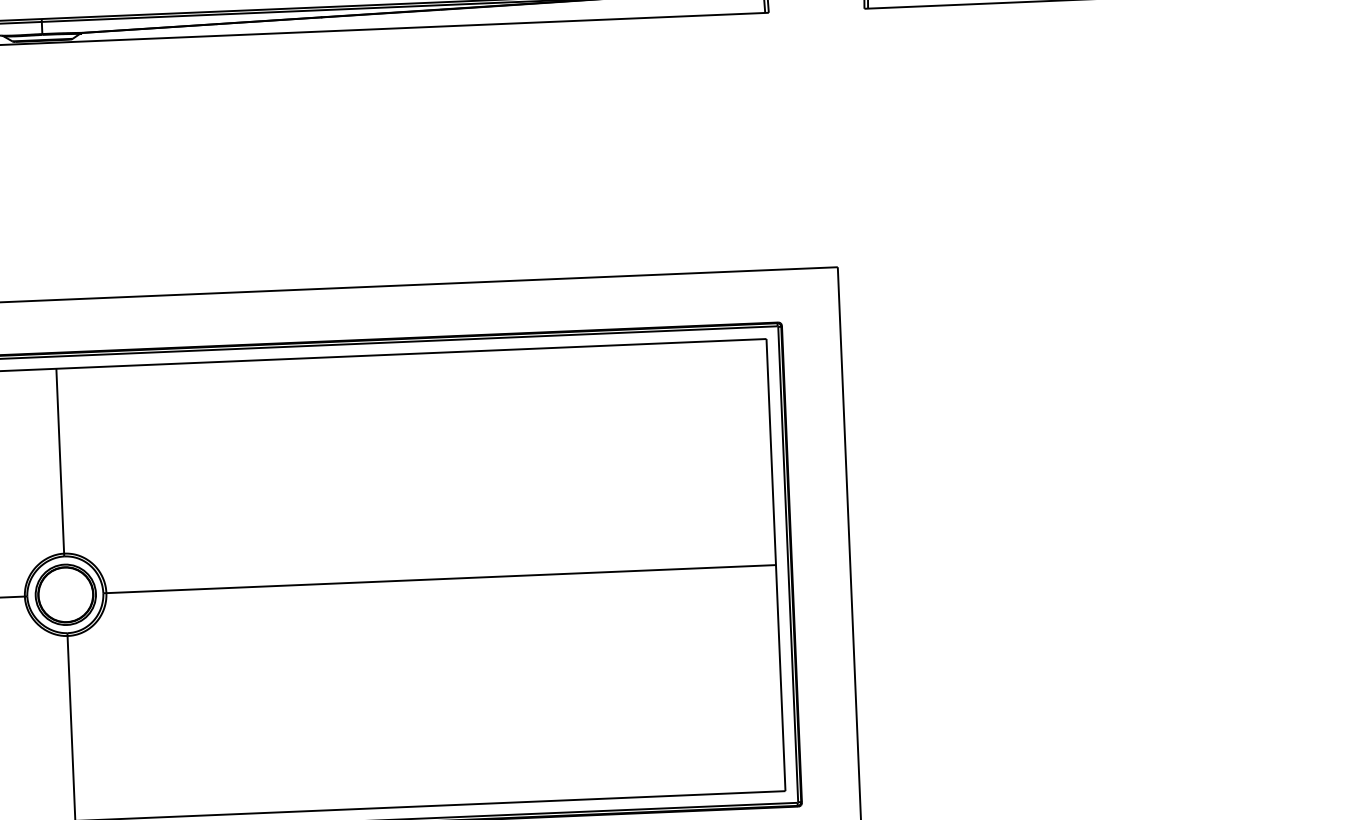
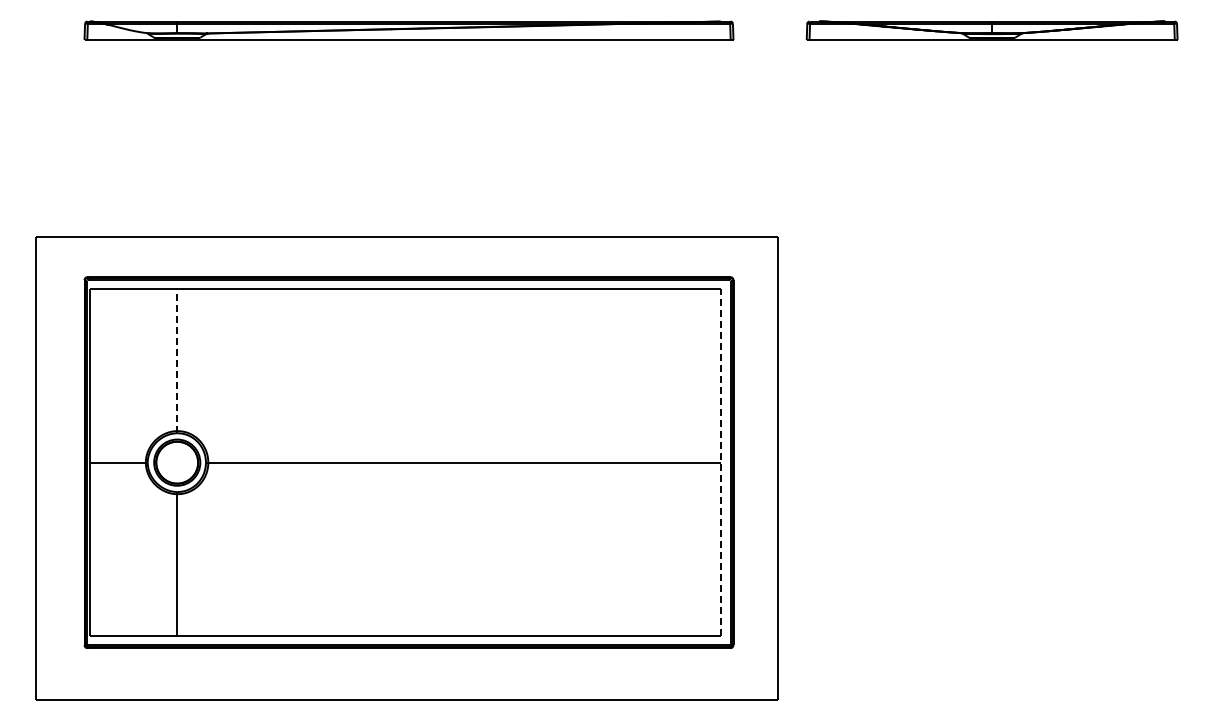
line: (60, 462) -> (177, 361), solid -> dashed
line: (776, 564) -> (721, 462), solid -> dashed

